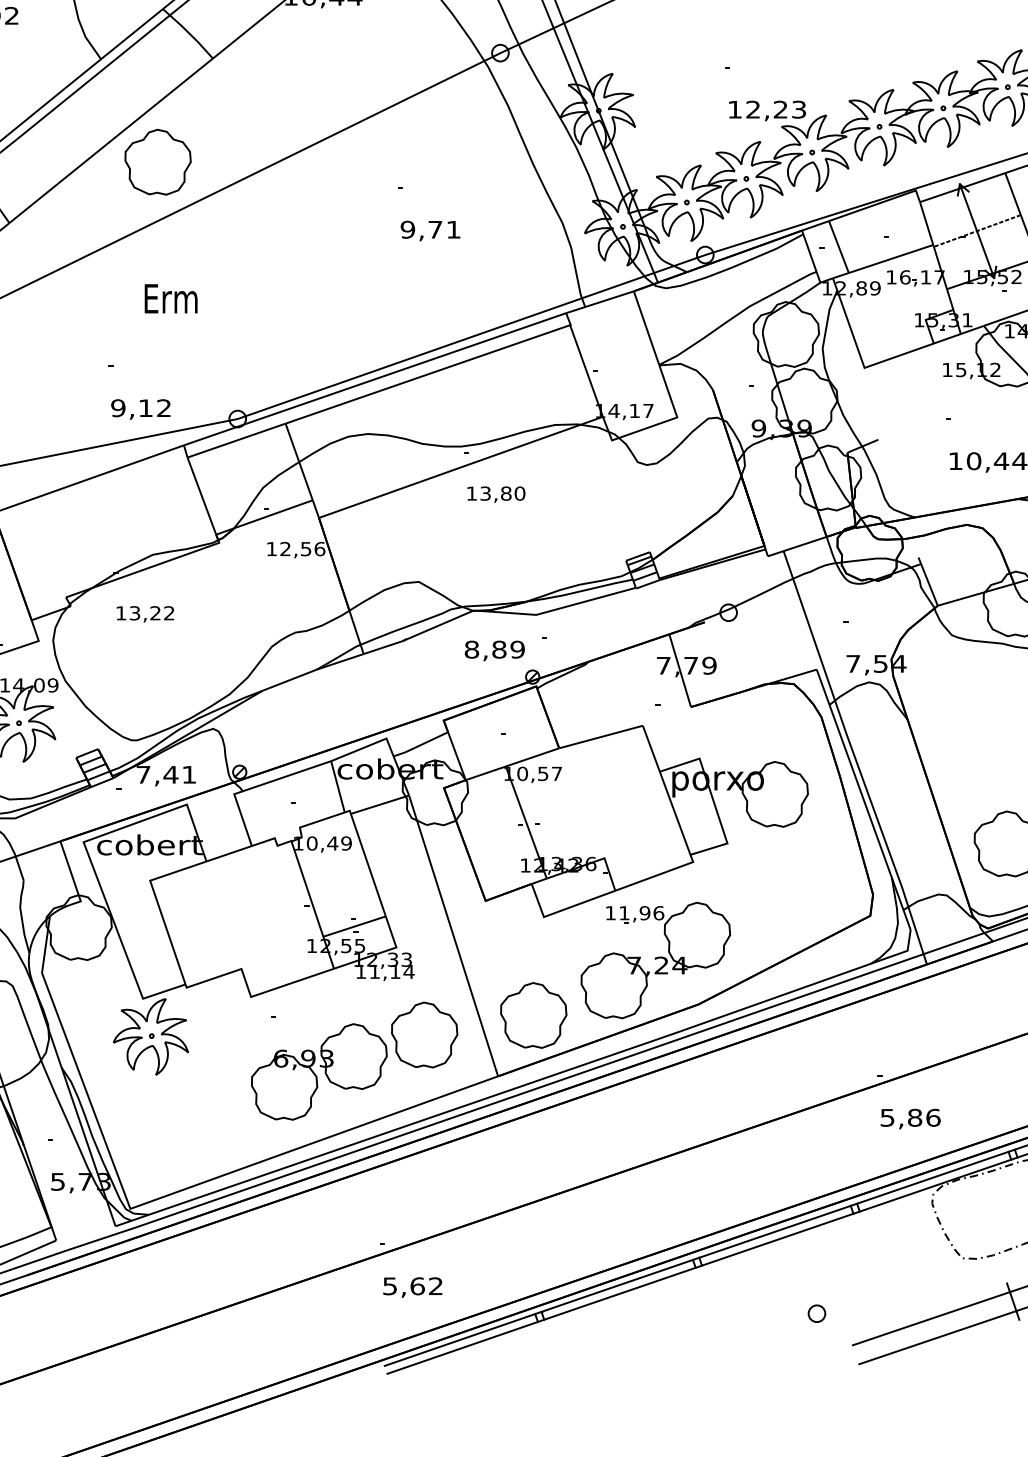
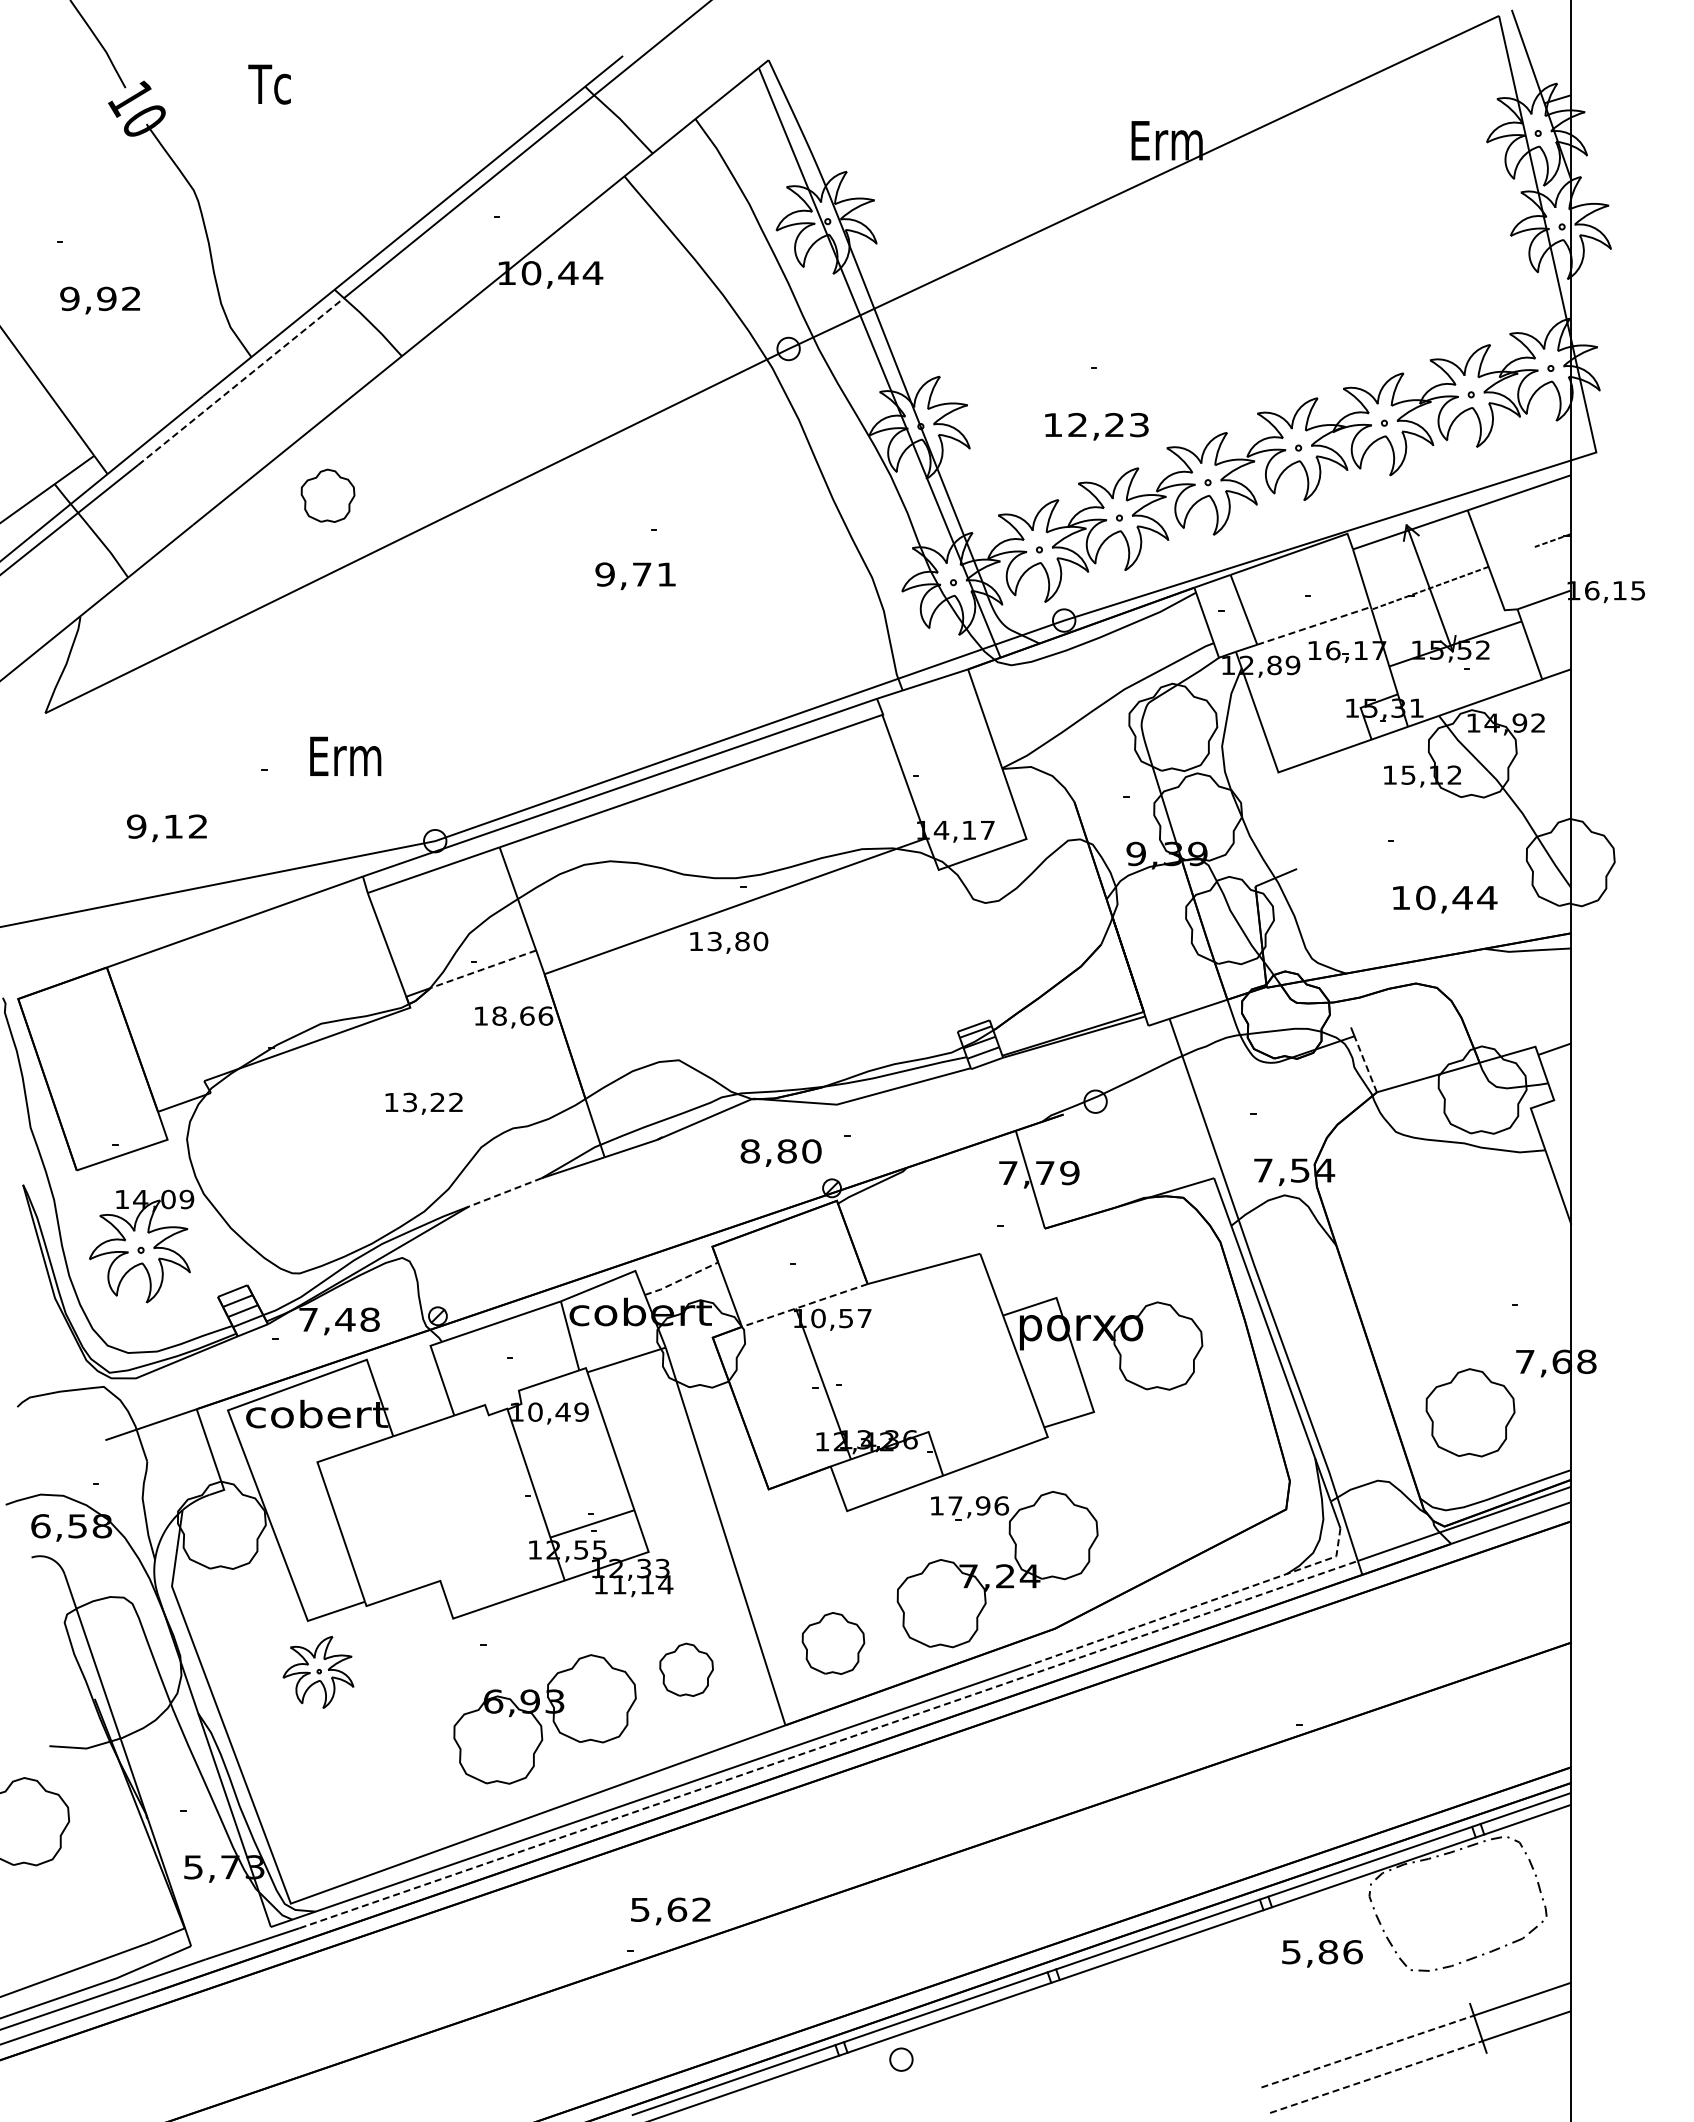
line: (93, 77) -> (241, 381), solid -> dashed
text: (767, 110) -> (1096, 426), moved
part: (157, 162) -> (327, 495), size x0.6
text: (430, 230) -> (635, 575), moved
line: (891, 258) -> (1314, 625), solid -> dashed
text: (171, 298) -> (345, 755), moved
text: (140, 409) -> (166, 828), moved
text: (496, 494) -> (729, 942), moved
line: (272, 514) -> (482, 969), solid -> dashed
text: (295, 548) -> (513, 1015), 12,56 -> 18,66
line: (929, 584) -> (1365, 1063), solid -> dashed
text: (144, 614) -> (423, 1103), moved
text: (517, 649) -> (811, 1151), 8,89 -> 8,80
line: (289, 680) -> (504, 1192), solid -> dashed
line: (421, 744) -> (682, 1279), solid -> dashed
line: (512, 764) -> (804, 1305), solid -> dashed
text: (188, 774) -> (369, 1319), 7,41 -> 7,48
text: (624, 912) -> (955, 1505), 11,96 -> 17,96
line: (804, 987) -> (1197, 1605), solid -> dashed
part: (533, 1015) -> (833, 1643), size x0.7
part: (424, 1034) -> (686, 1669), size x0.6
part: (150, 1037) -> (318, 1672), size x0.7
line: (530, 1090) -> (829, 1744), solid -> dashed
text: (910, 1118) -> (1322, 1953), moved
text: (412, 1287) -> (670, 1911), moved
part: (817, 1313) -> (901, 2059), moved
line: (931, 1318) -> (1368, 2051), solid -> dashed
line: (937, 1337) -> (1376, 2076), solid -> dashed

